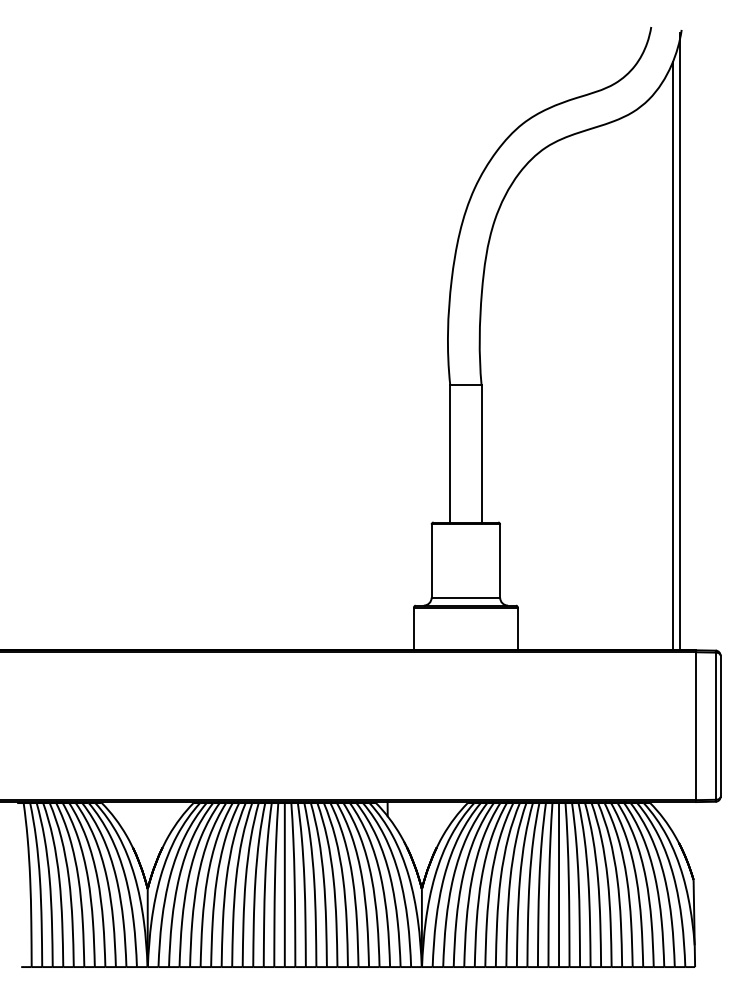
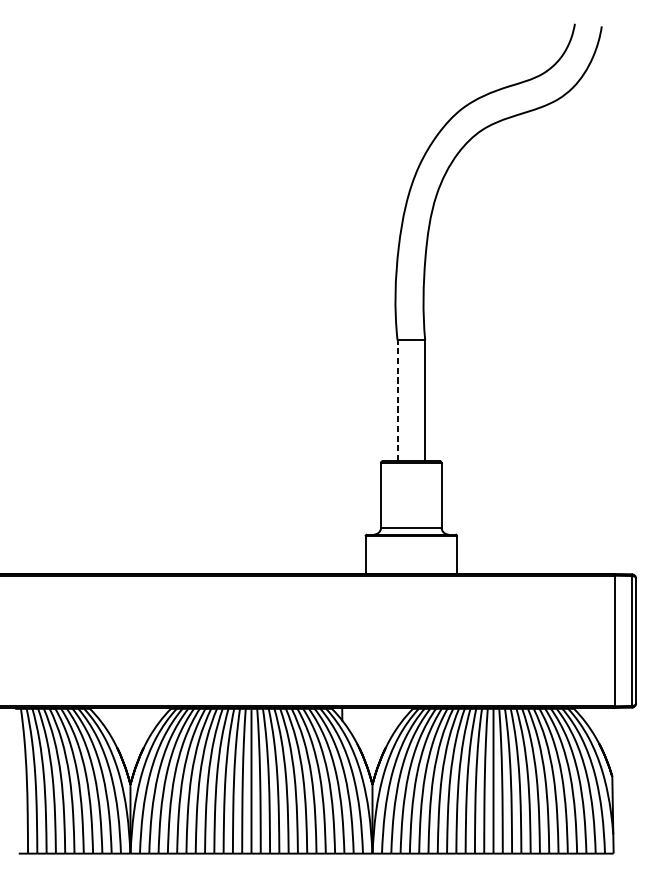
line: (680, 341) -> (600, 301), removed
line: (672, 355) -> (593, 313), removed
line: (450, 453) -> (397, 400), solid -> dashed

